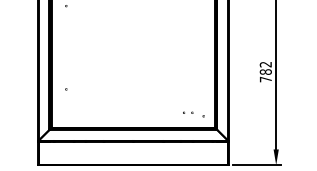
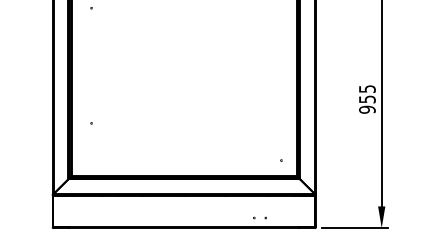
text: (265, 72) -> (366, 100), 782 -> 955
part: (188, 112) -> (260, 217), moved

